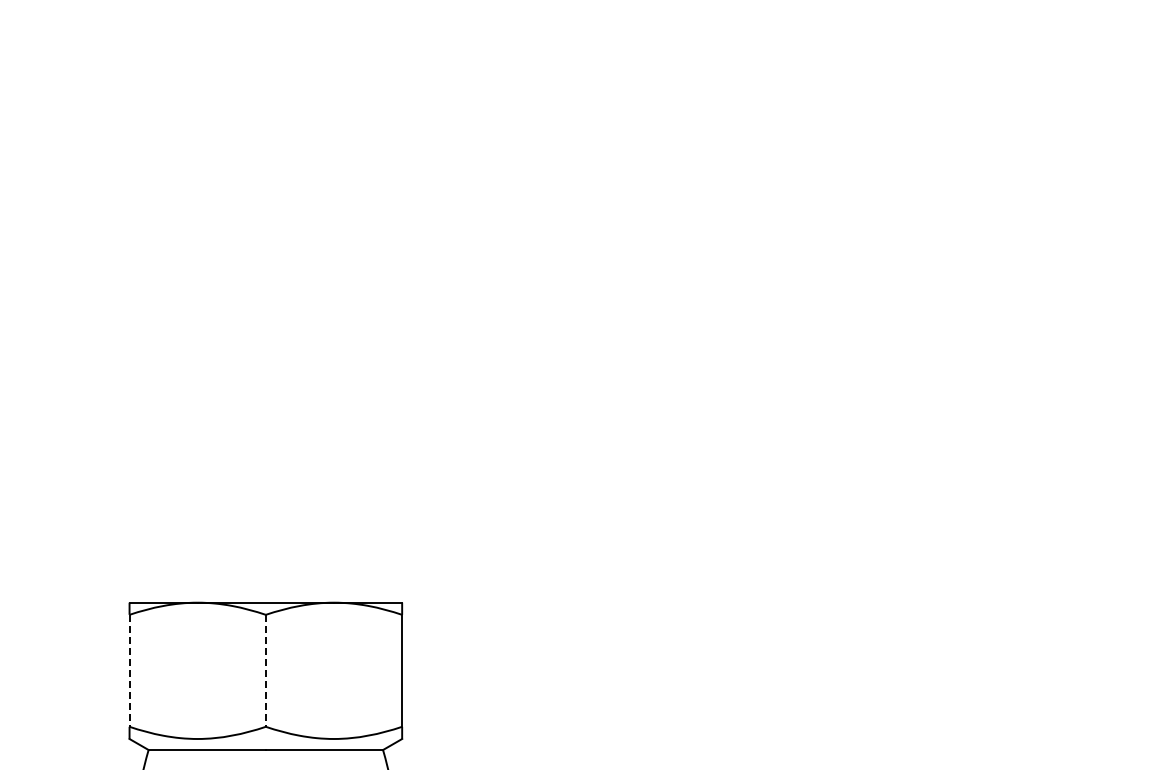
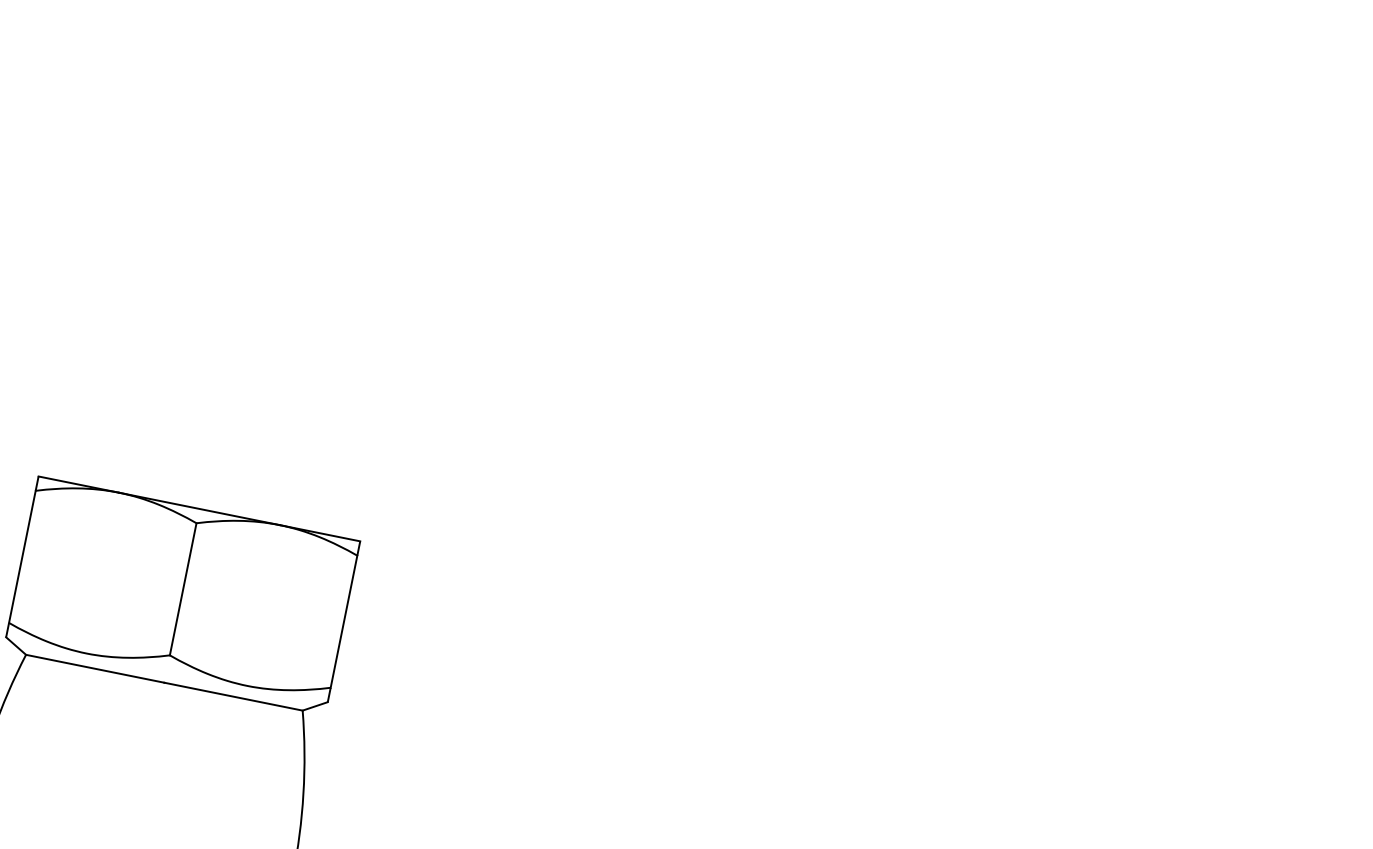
line: (129, 670) -> (22, 556), dashed -> solid
line: (265, 670) -> (182, 588), dashed -> solid

